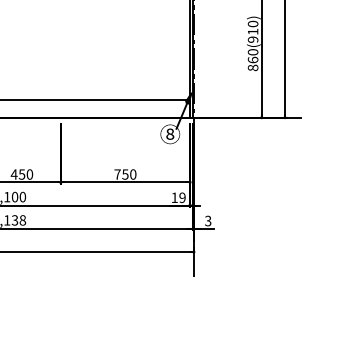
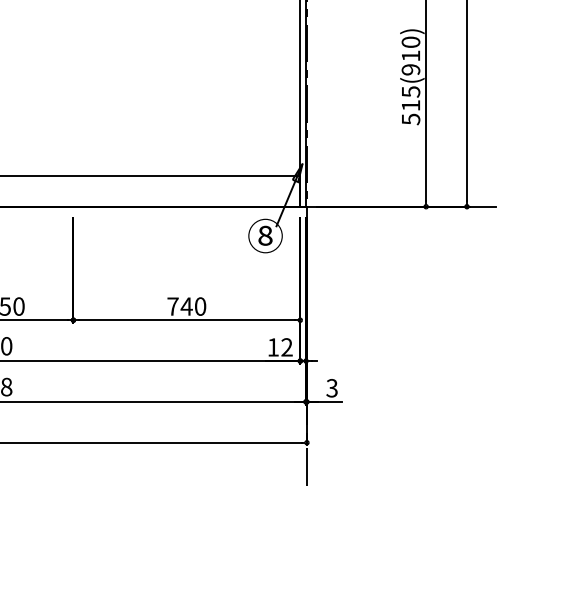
text: (252, 60) -> (409, 106), 860(910) -> 515(910)
text: (124, 174) -> (185, 306), 750 -> 740
text: (182, 198) -> (286, 348), 19 -> 12

